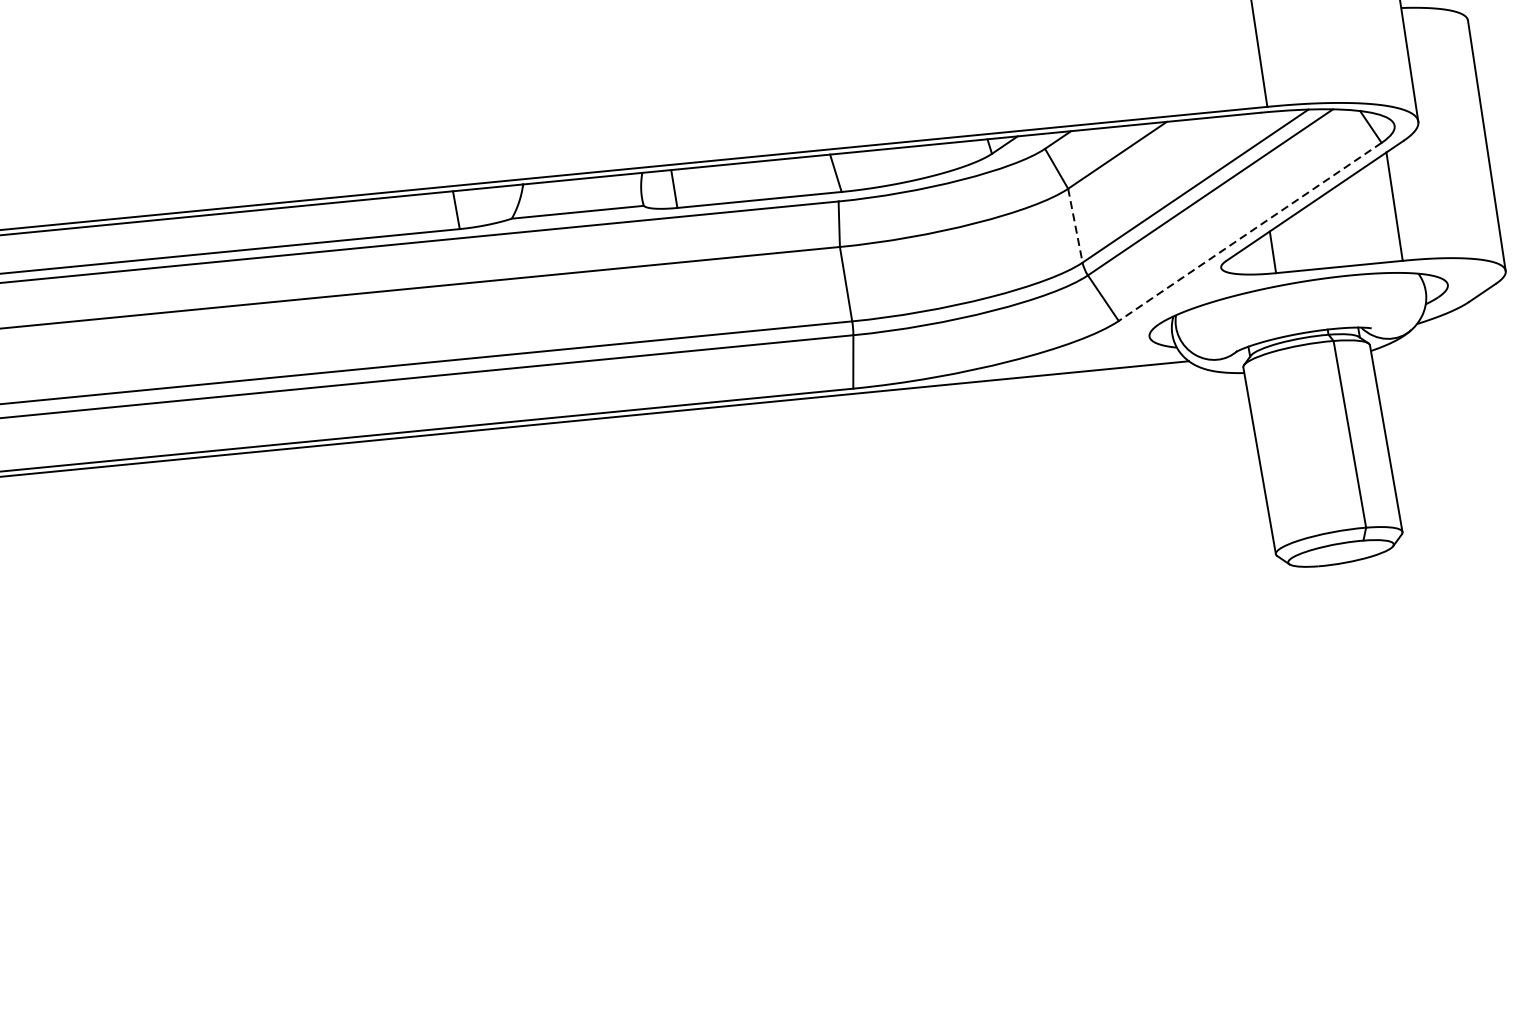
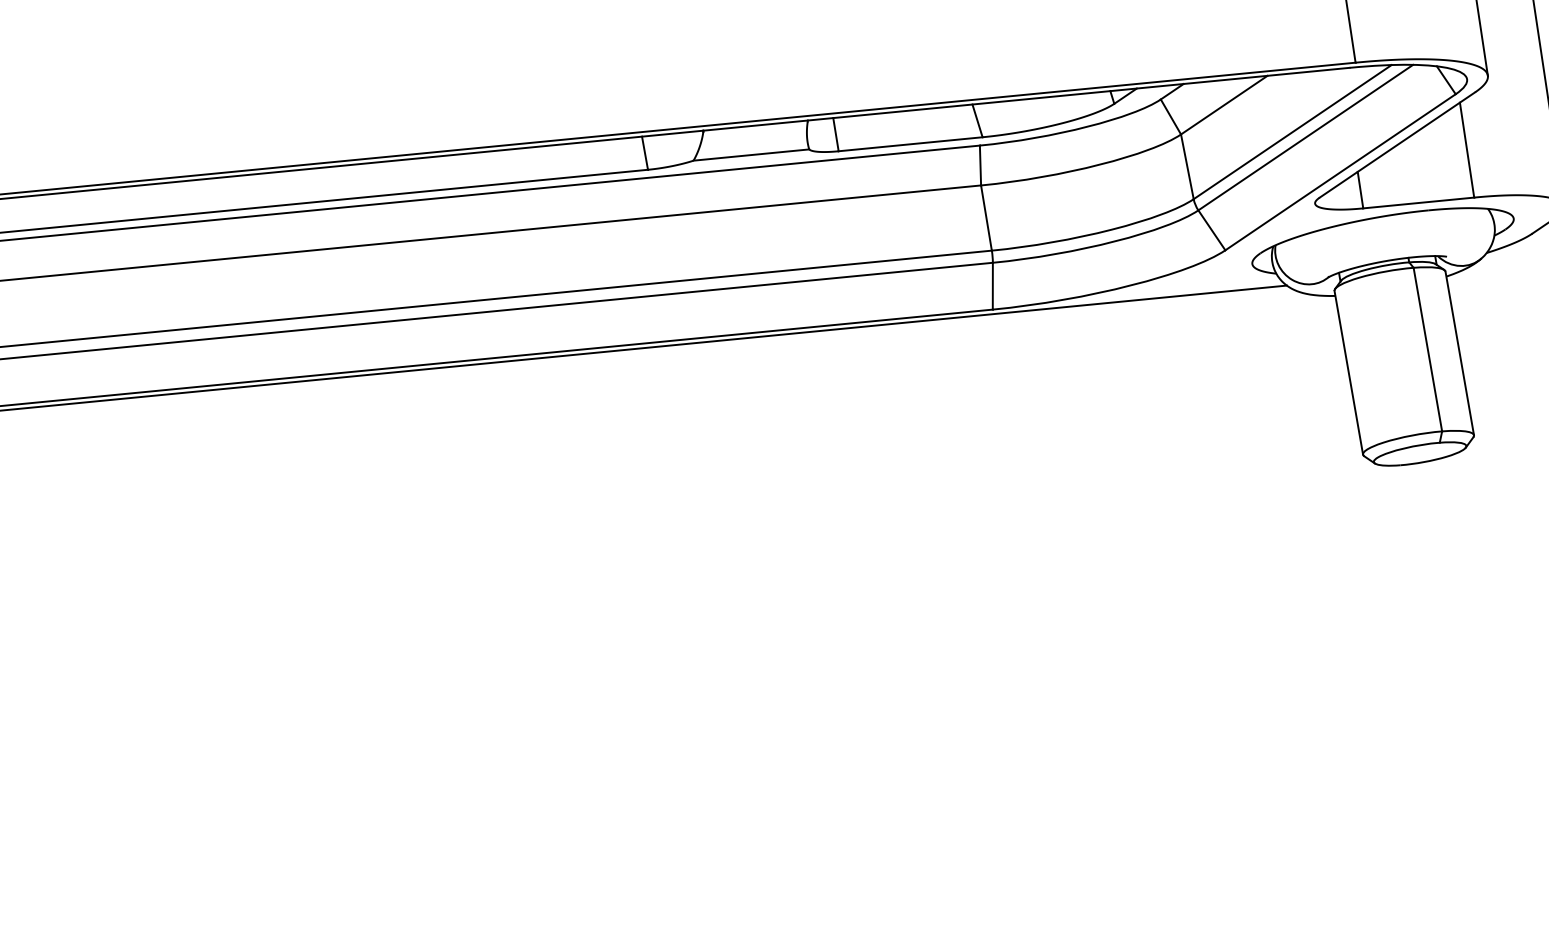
line: (1075, 225) -> (1187, 166), dashed -> solid
line: (1250, 232) -> (1340, 172), dashed -> solid

